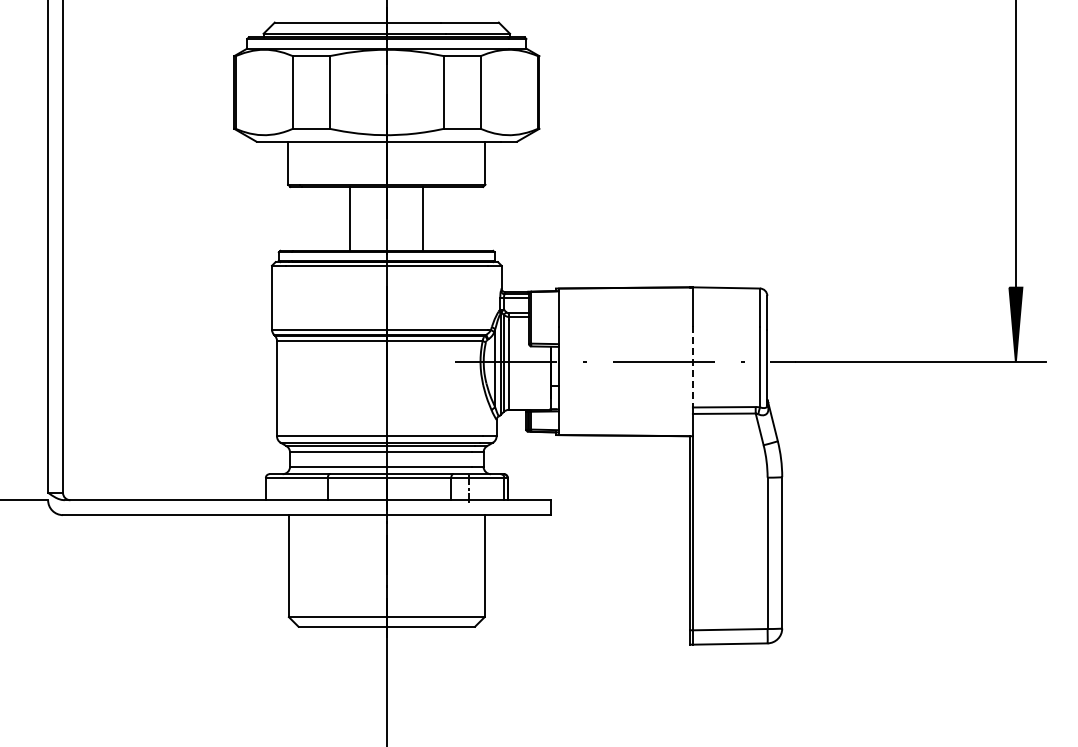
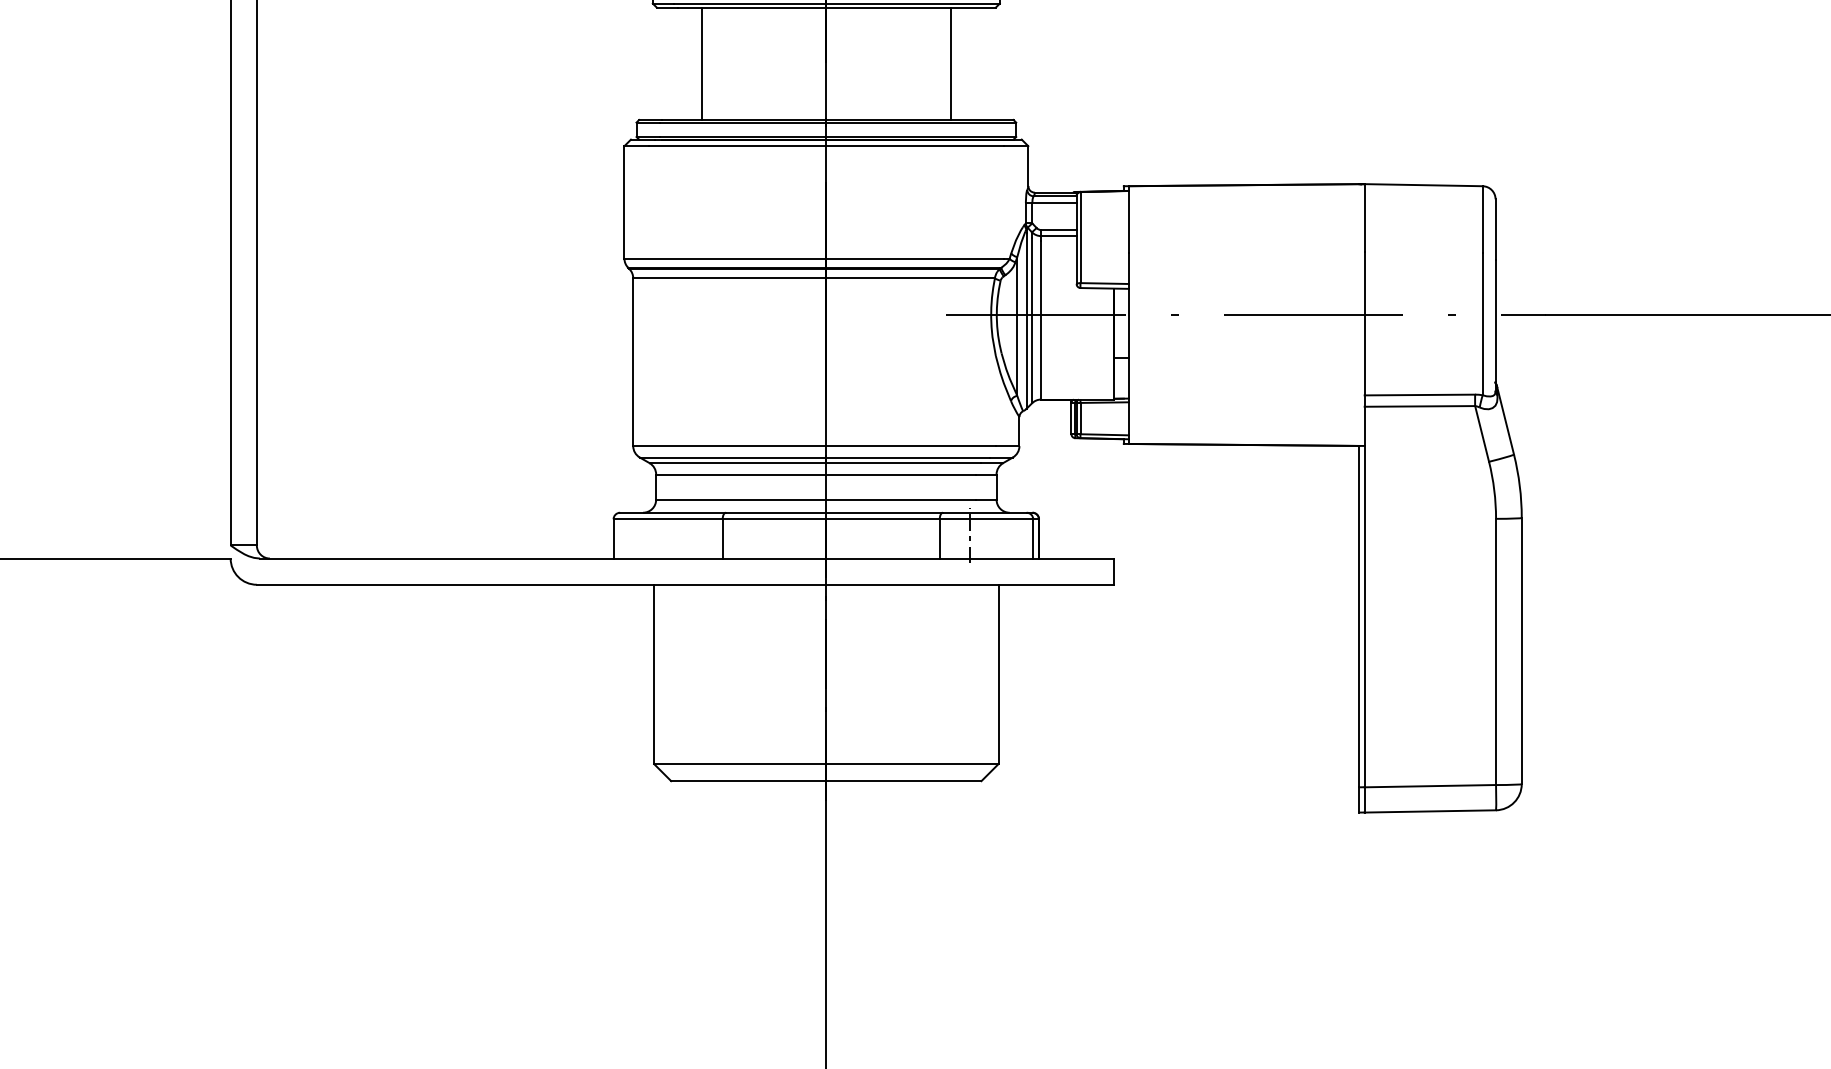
line: (350, 218) -> (702, 63), moved
line: (422, 218) -> (950, 63), moved
line: (692, 366) -> (1363, 323), dashed -> solid

